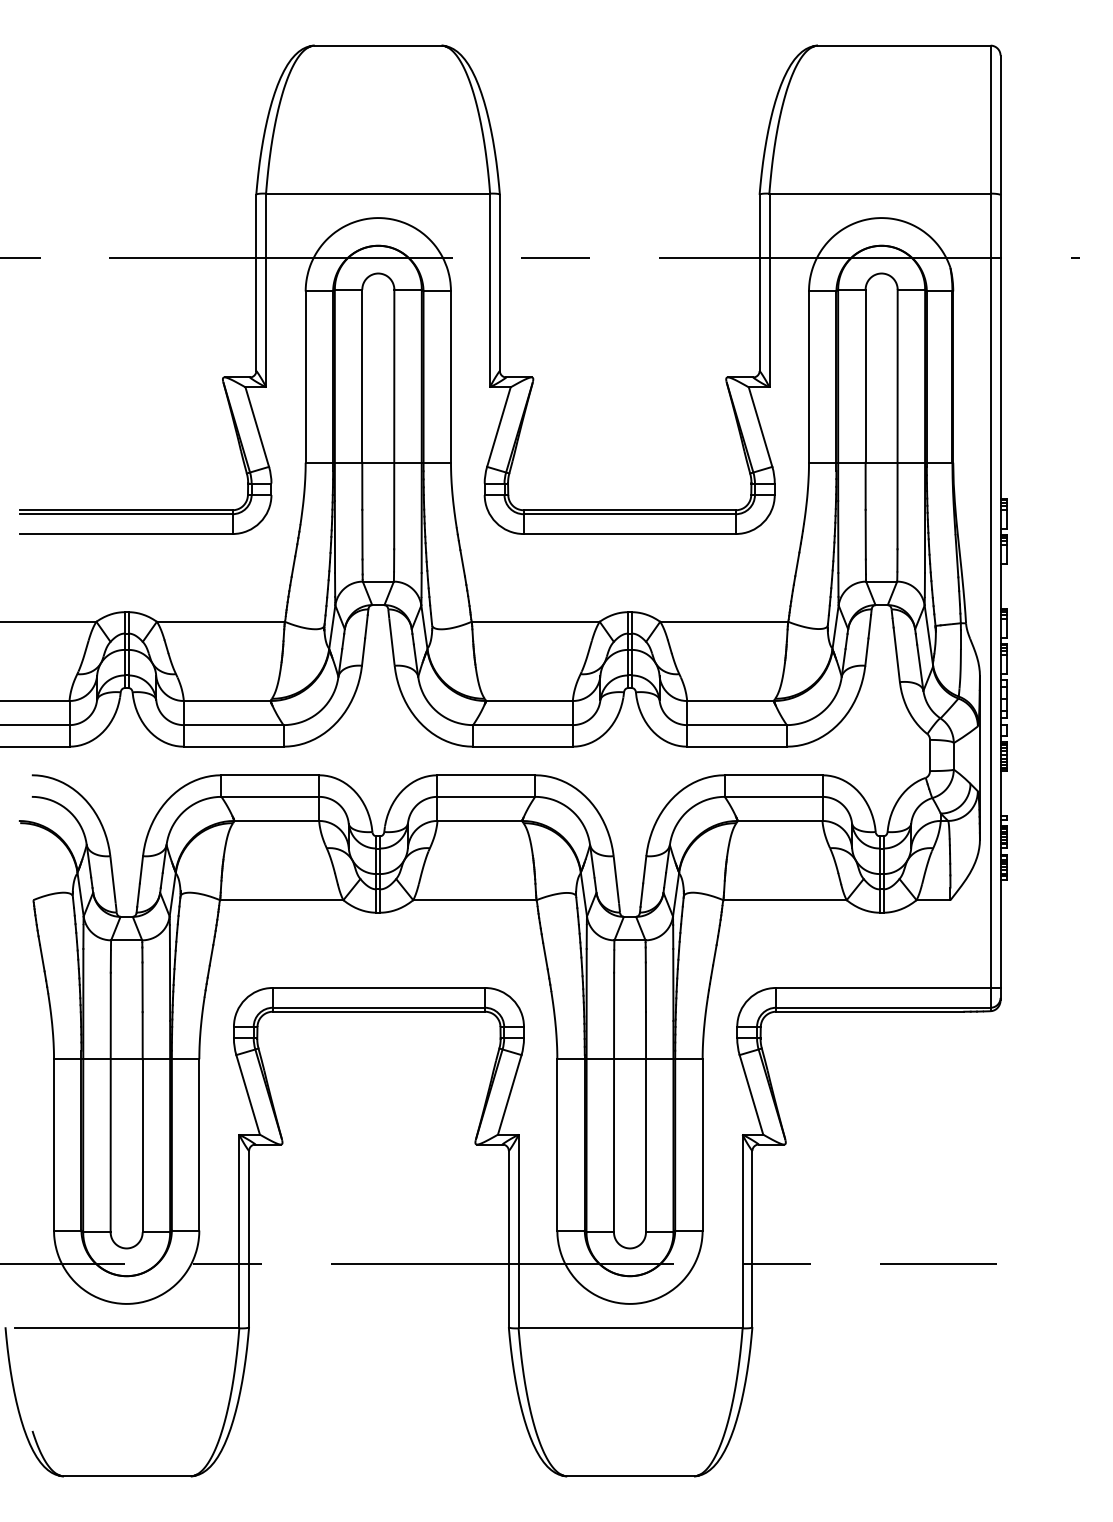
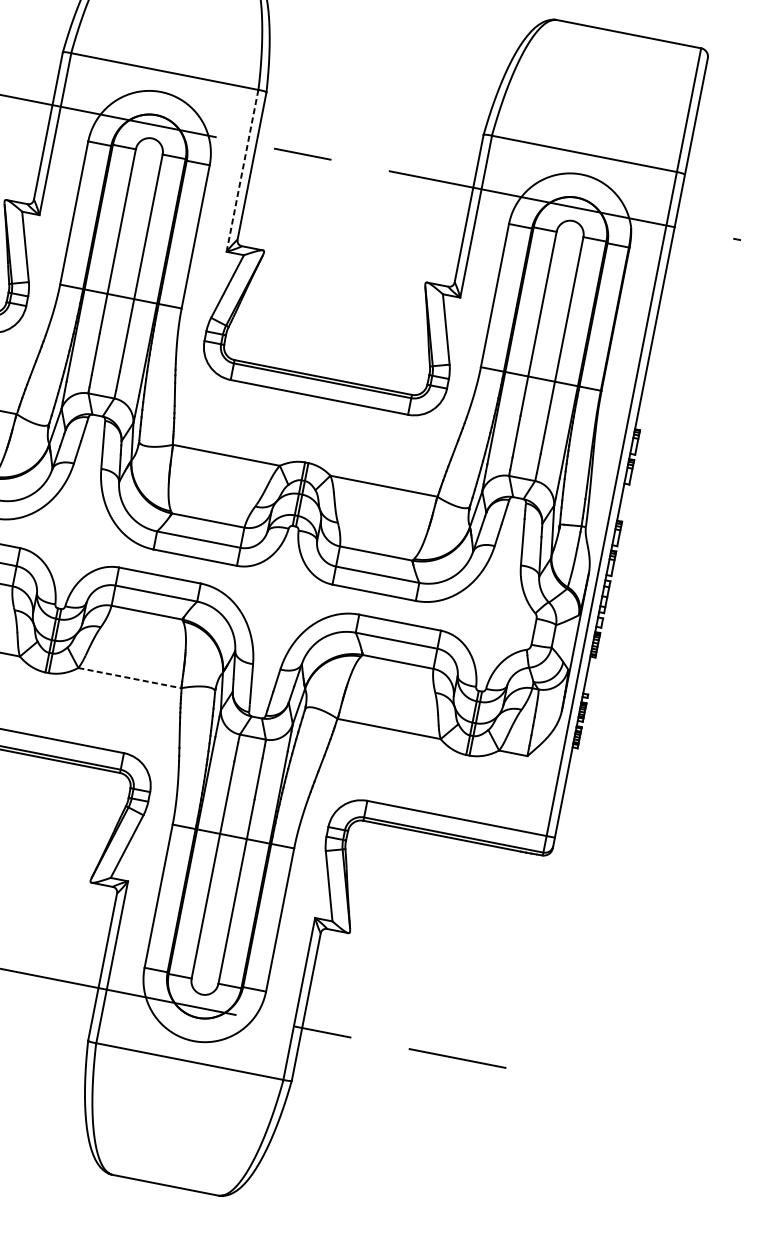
line: (489, 290) -> (242, 170), solid -> dashed
line: (474, 900) -> (129, 678), solid -> dashed

